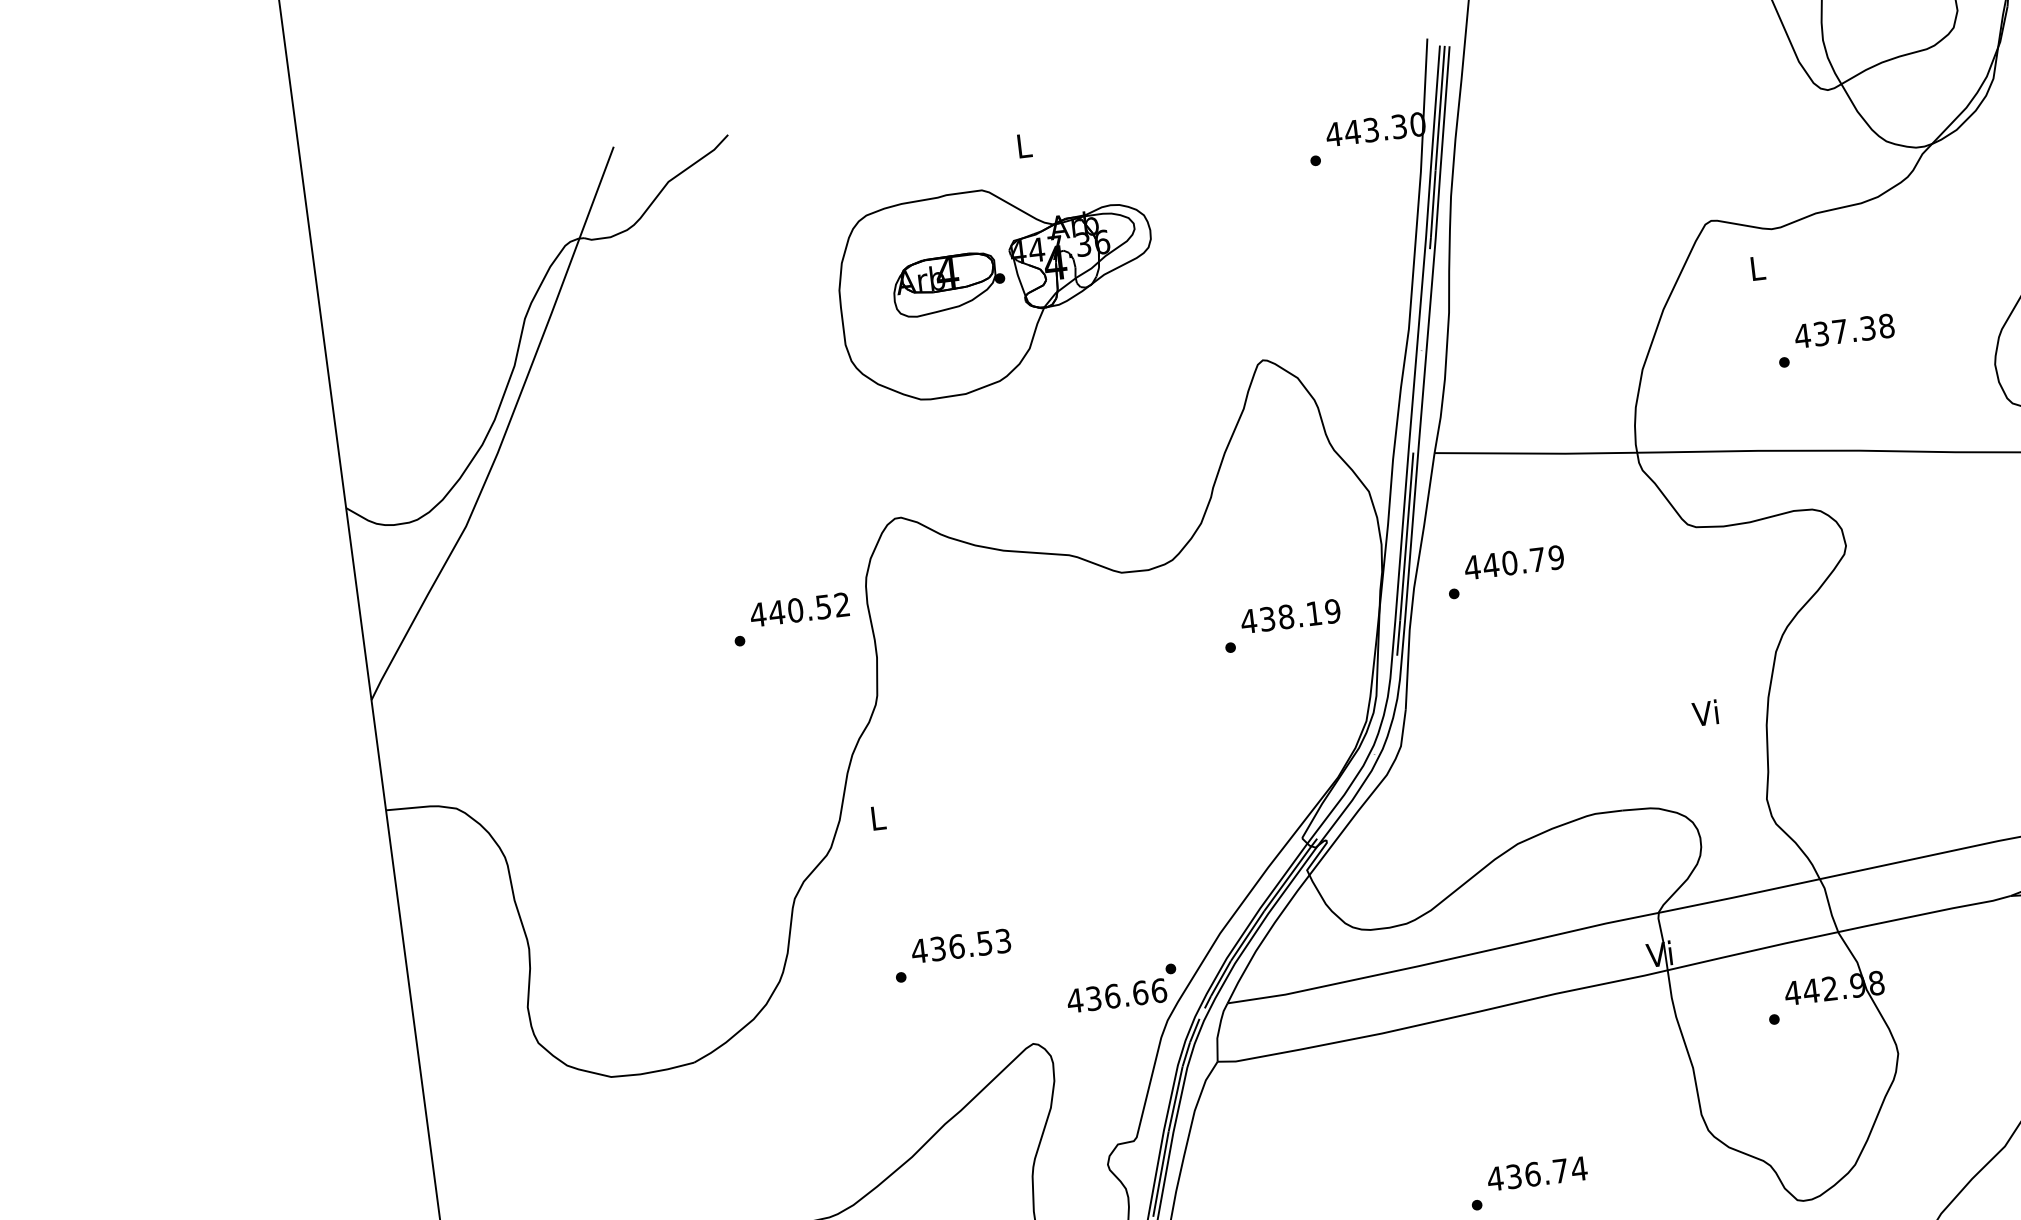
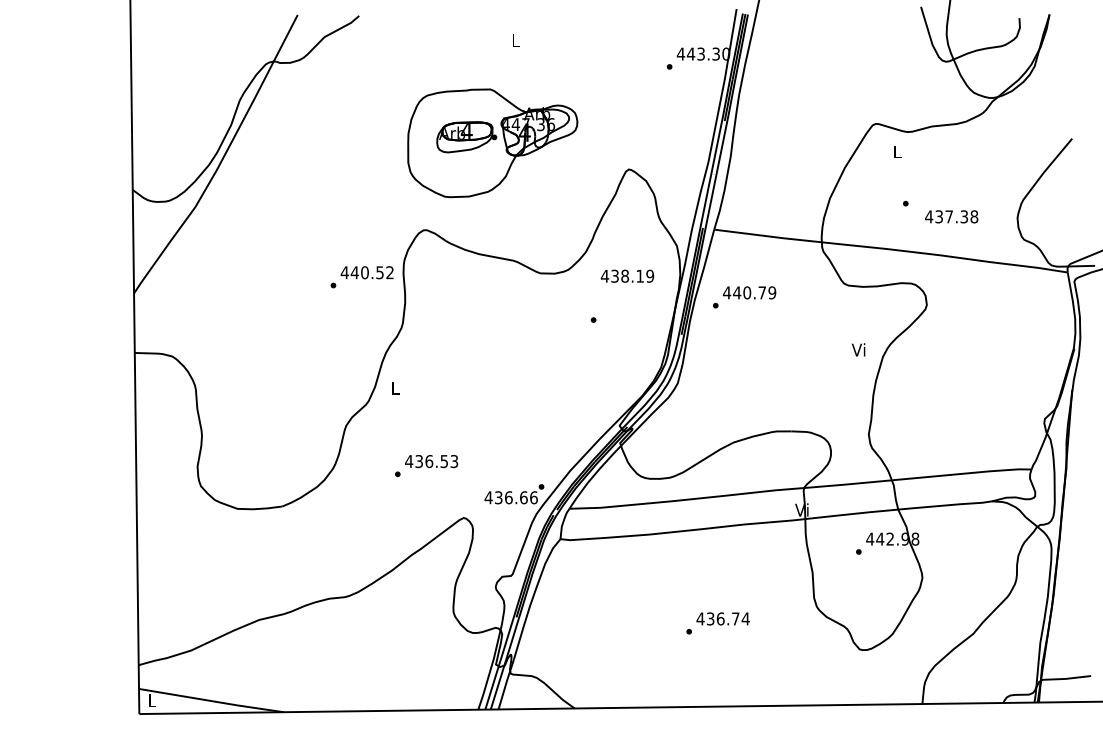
part: (997, 290) -> (492, 143), moved
text: (1844, 330) -> (951, 216), moved
text: (1290, 614) -> (627, 275), moved
text: (1705, 712) -> (858, 349), moved

